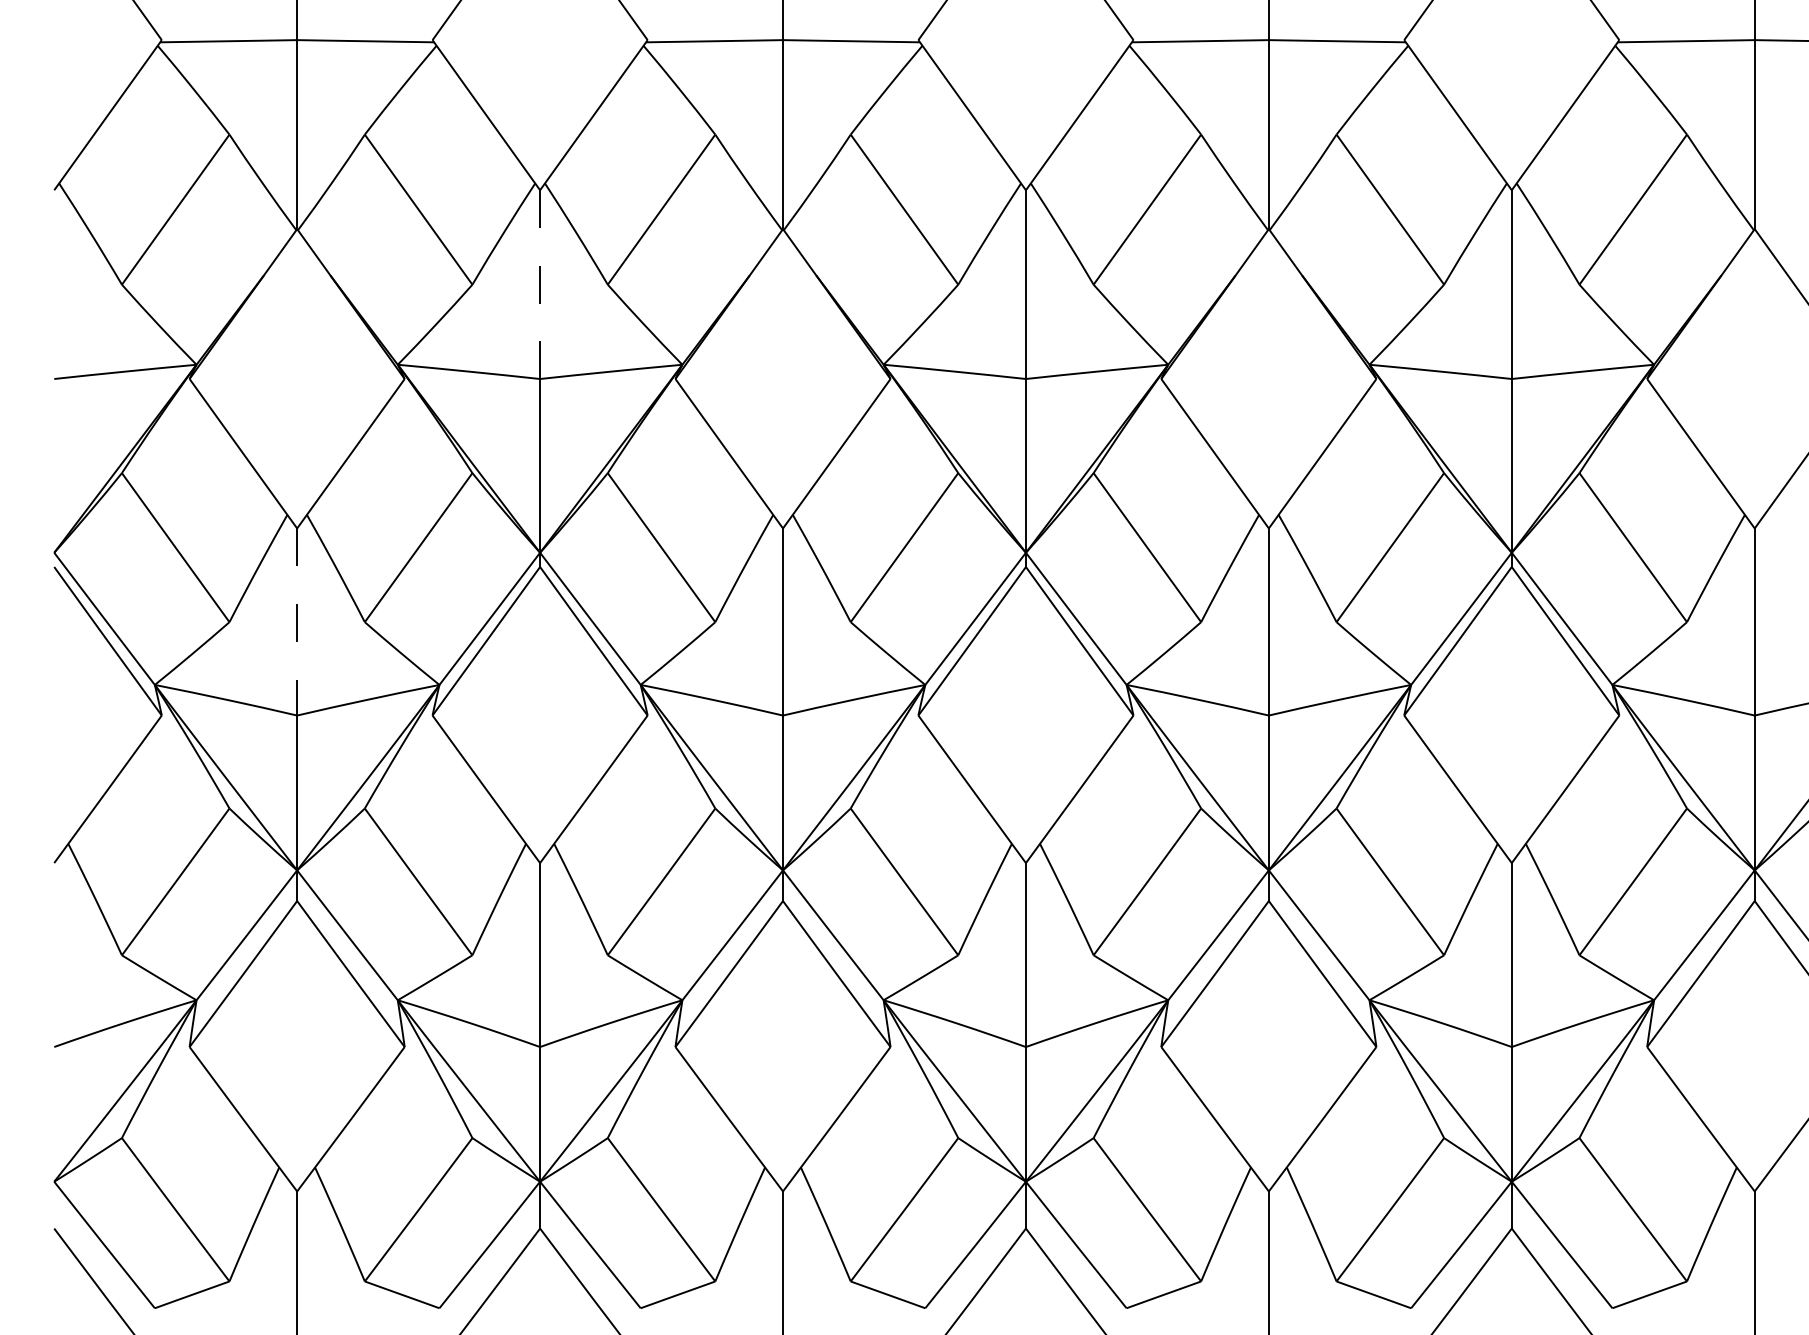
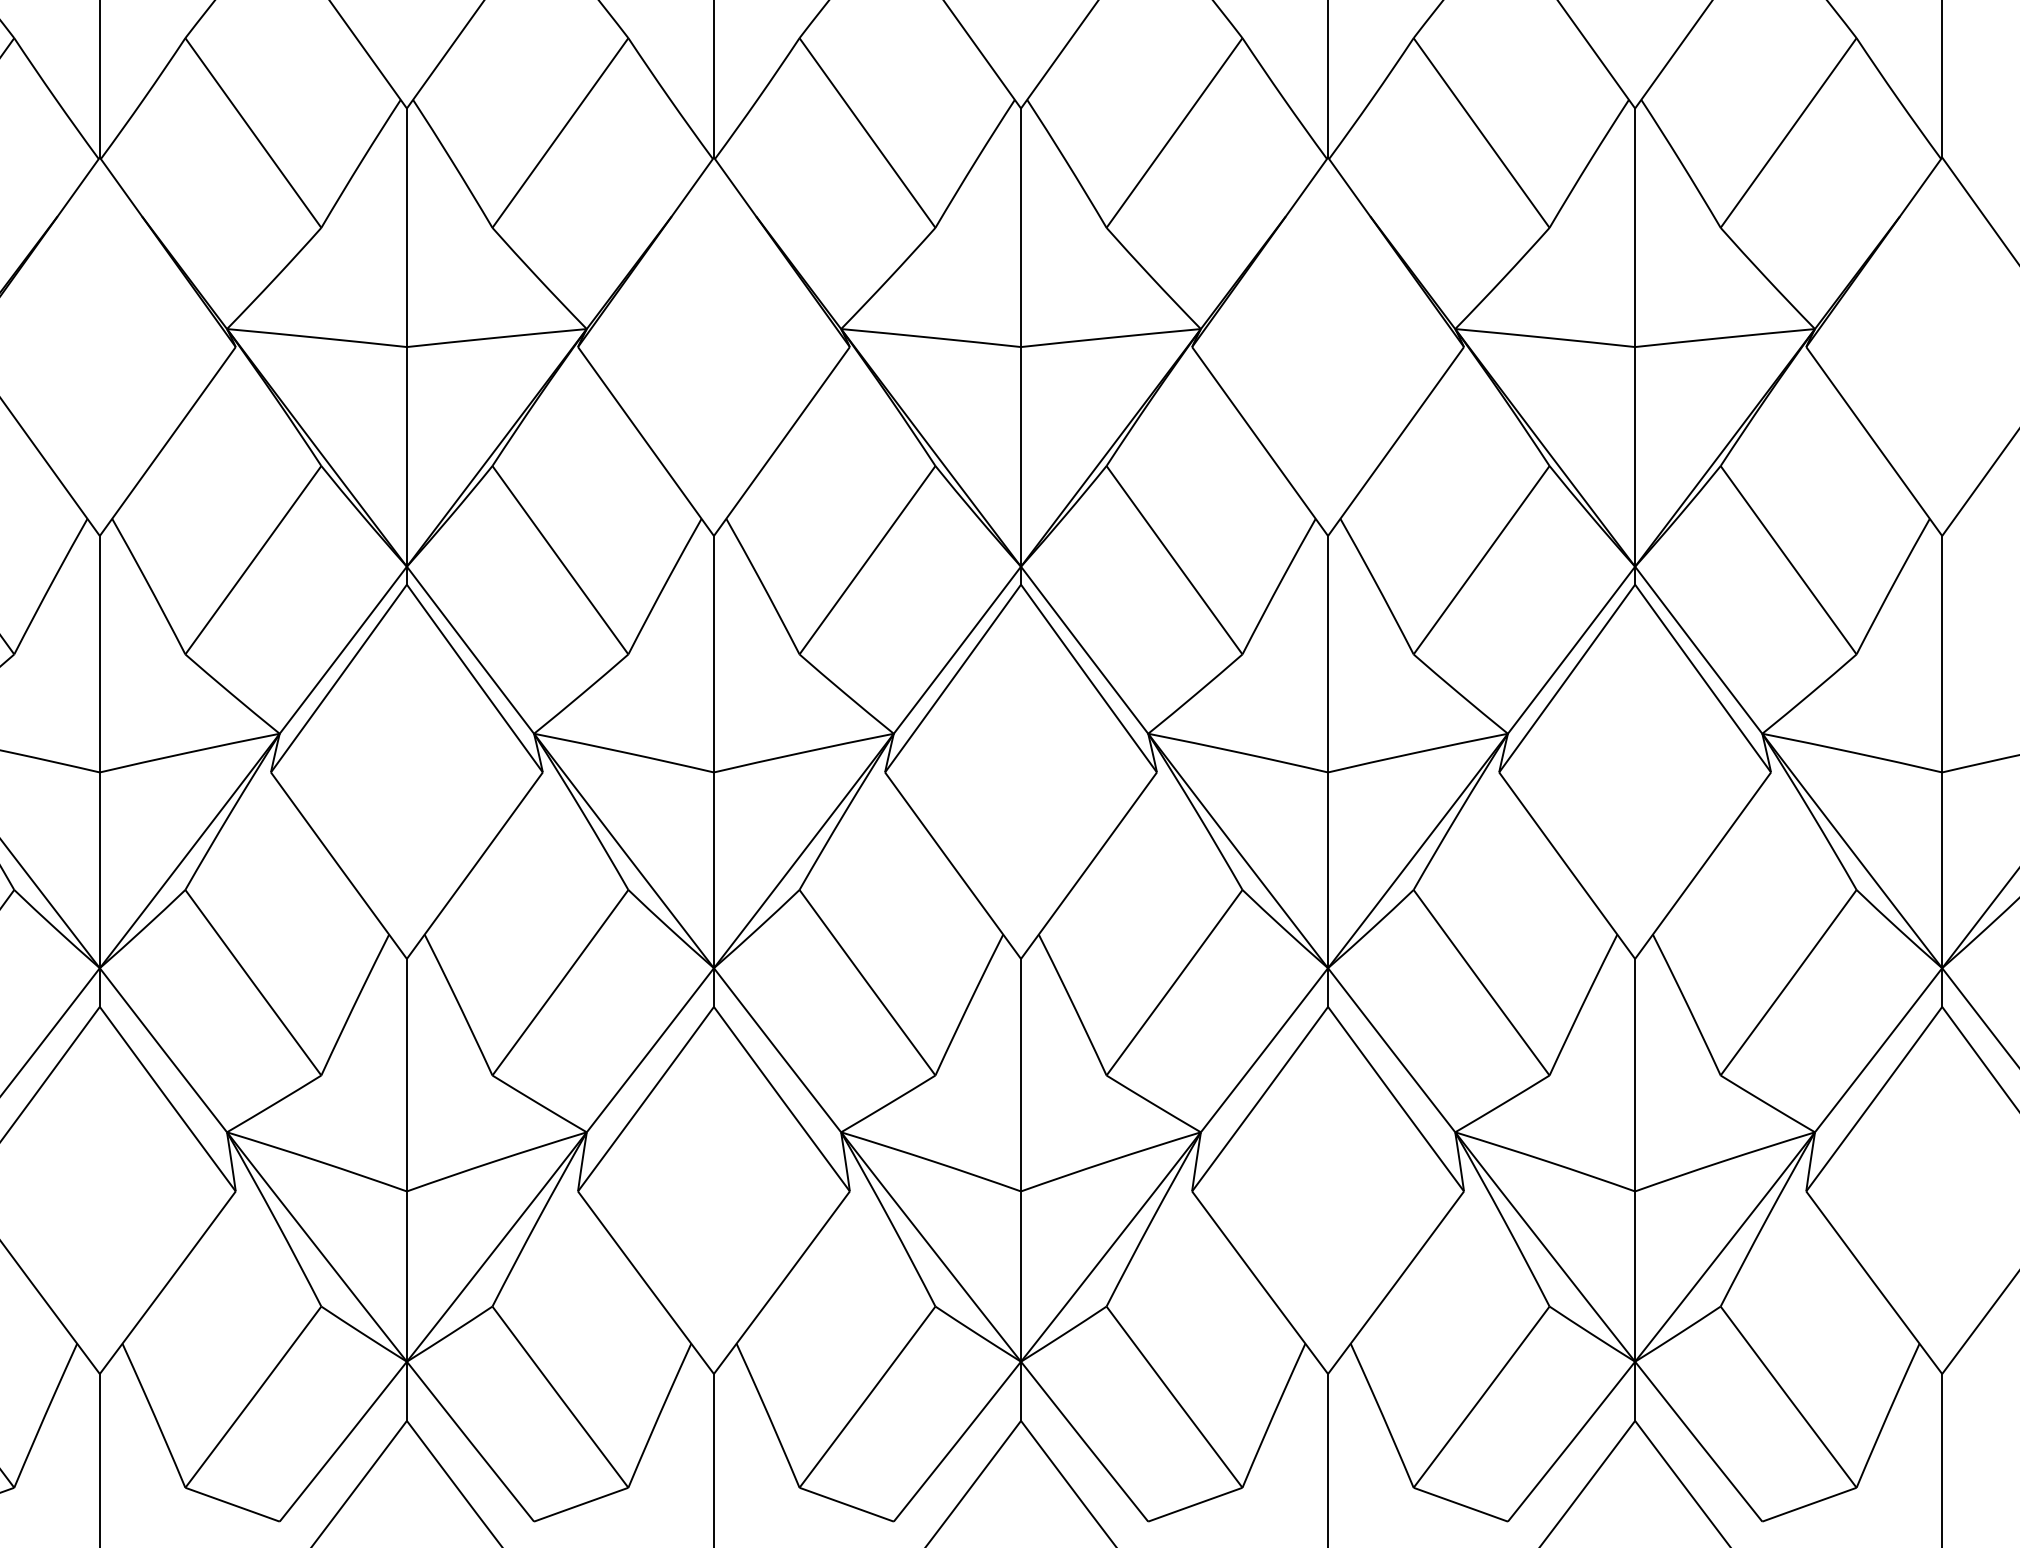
line: (540, 285) -> (407, 228), dashed -> solid
line: (297, 622) -> (100, 654), dashed -> solid

